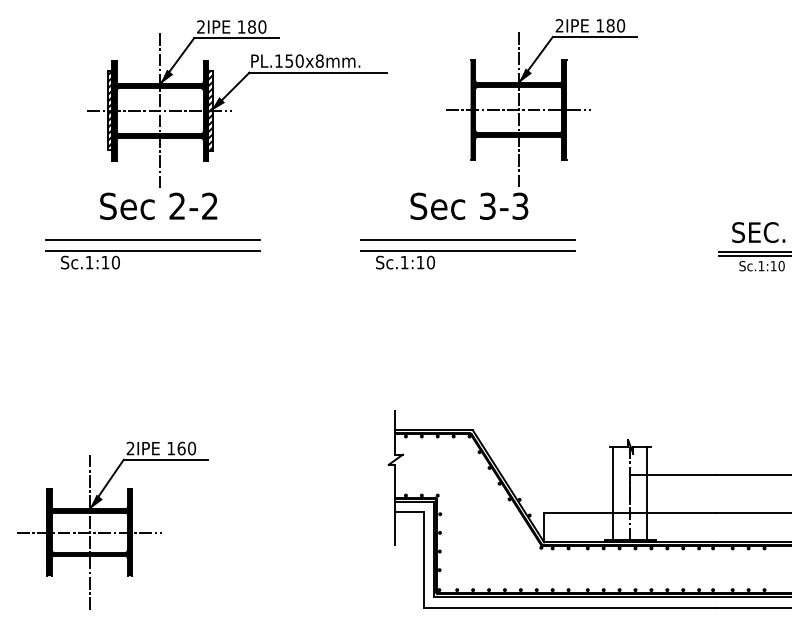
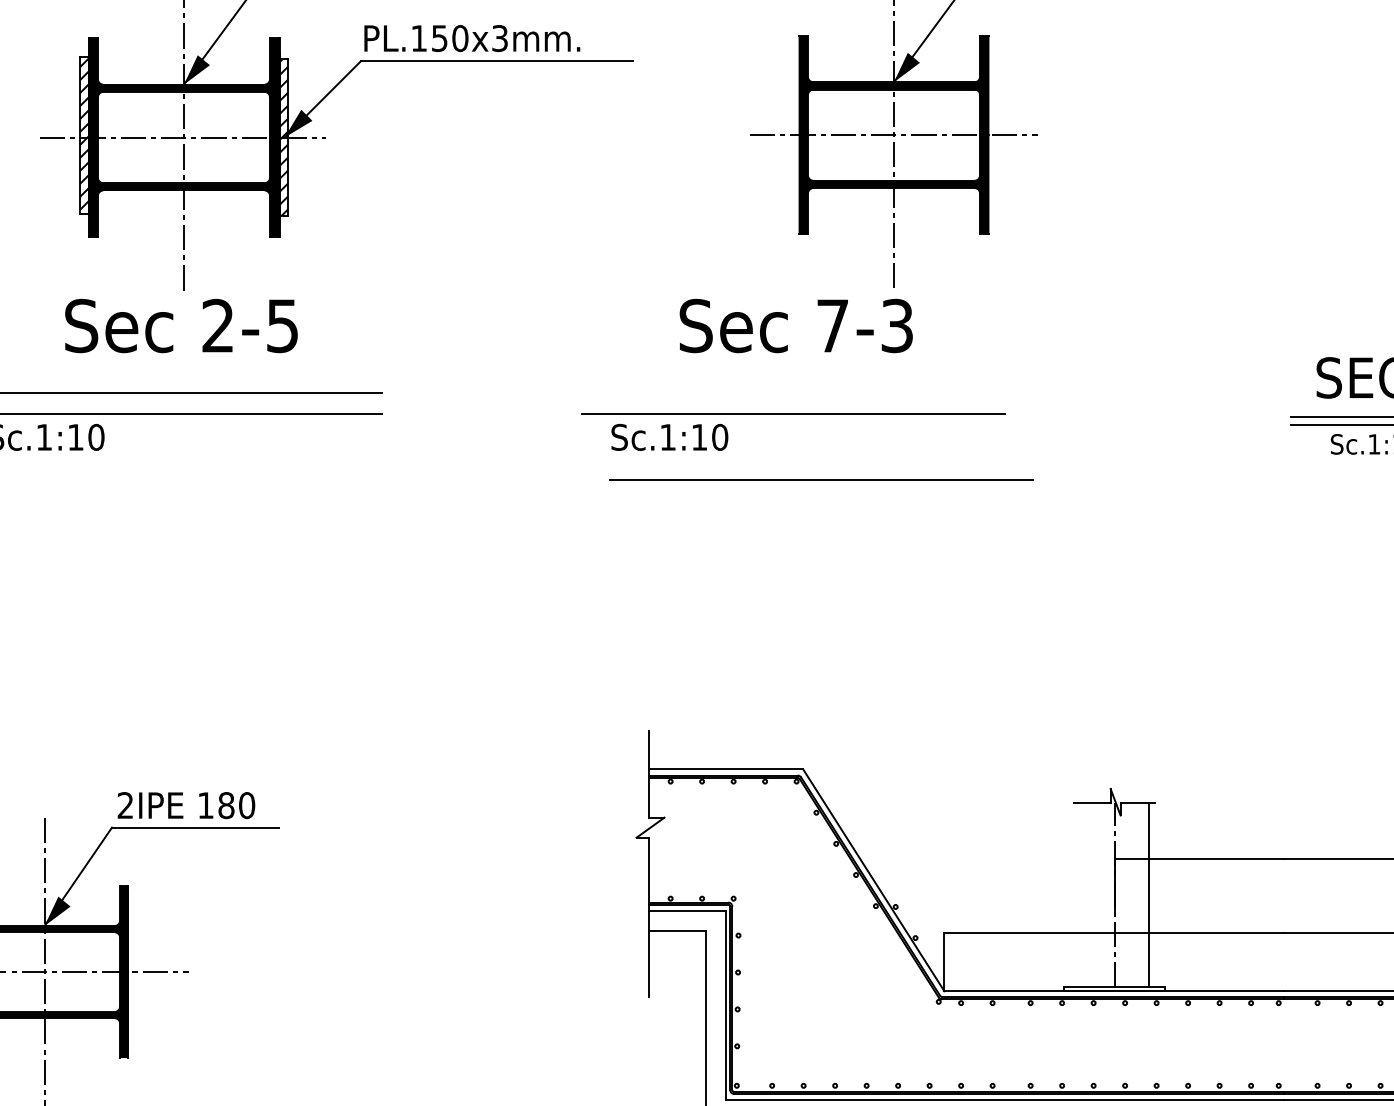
text: (319, 60) -> (499, 37), PL.150x8mm. -> PL.150x3mm.
text: (209, 205) -> (281, 324), 2-2 -> 2-5
text: (487, 205) -> (832, 324), 3-3 -> 7-3
line: (467, 239) -> (820, 478), moved
text: (181, 448) -> (226, 805), 160 -> 180
line: (613, 493) -> (1081, 894), removed

